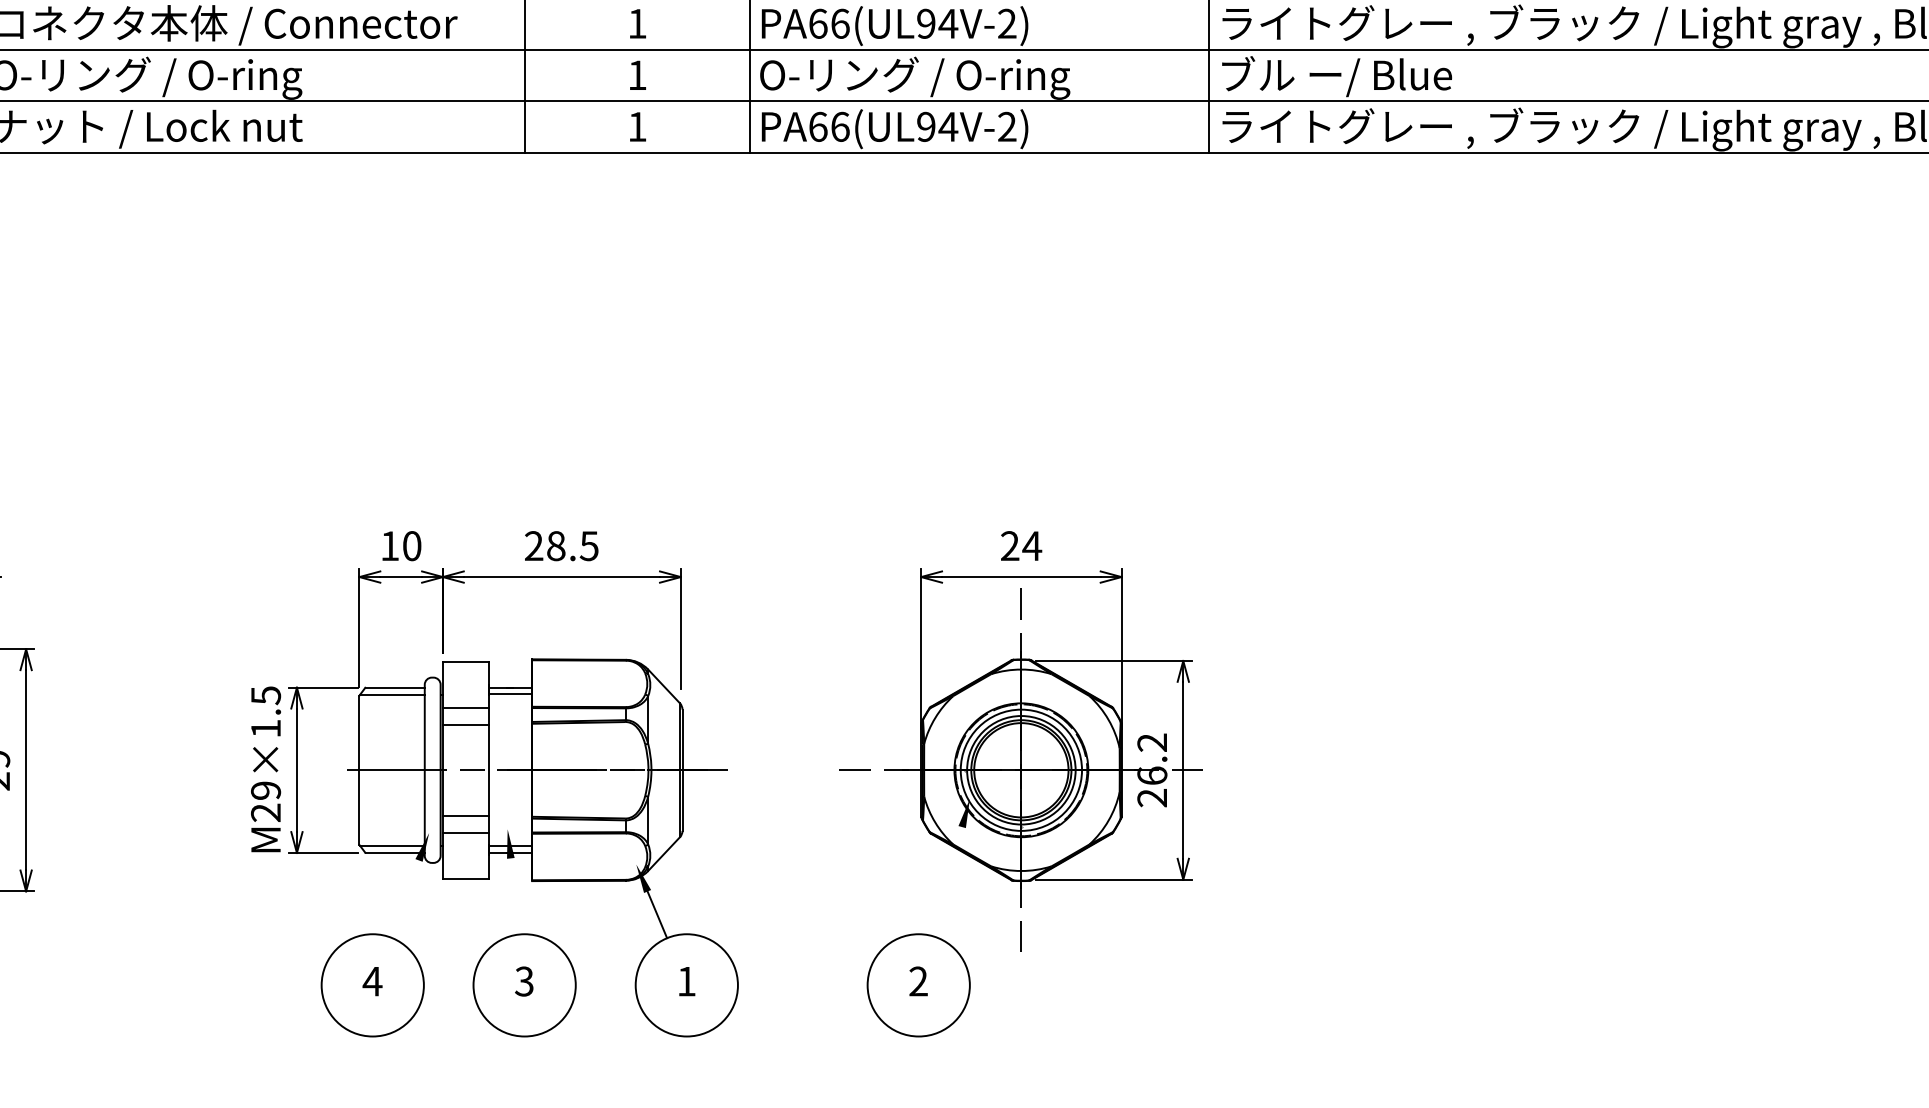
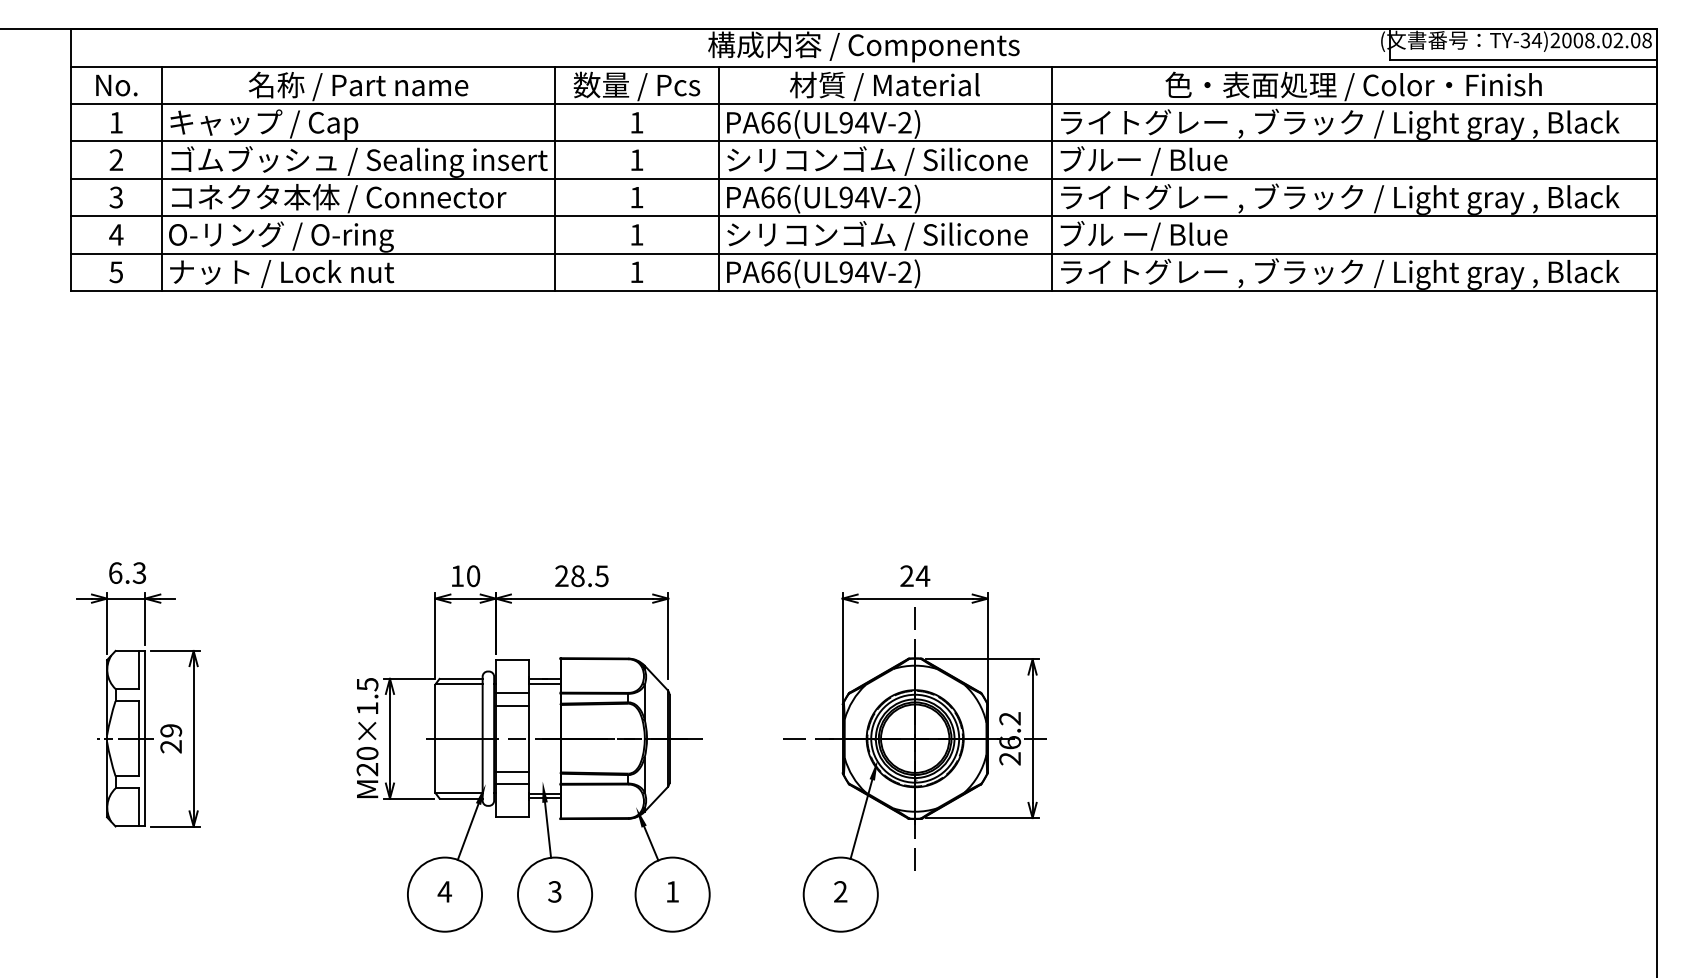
text: (968, 77) -> (876, 236), O-リング / O-ring^M^J -> シリコンゴム / Silicone
text: (265, 790) -> (367, 753), M29×1.5 -> M20×1.5
line: (947, 880) -> (861, 818), added
line: (515, 895) -> (548, 829), added
line: (403, 898) -> (467, 831), added

